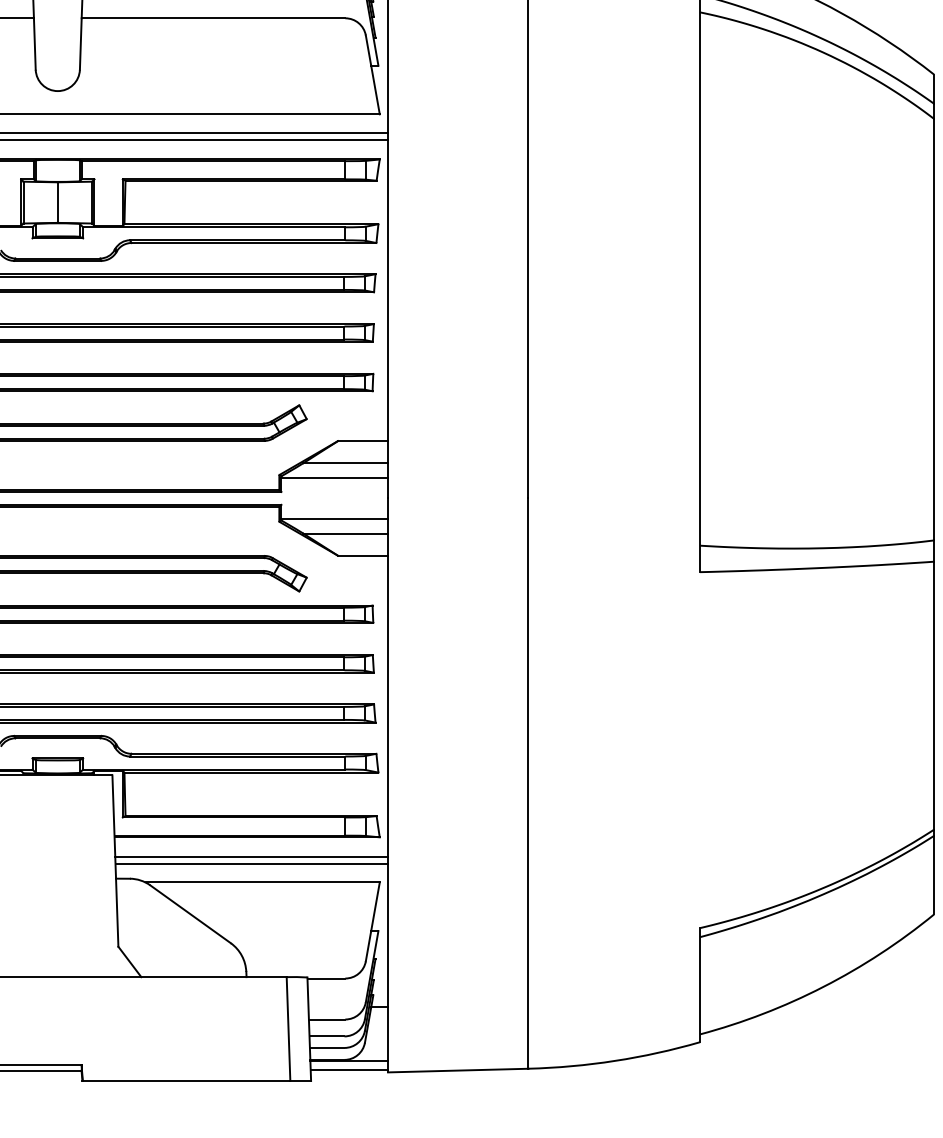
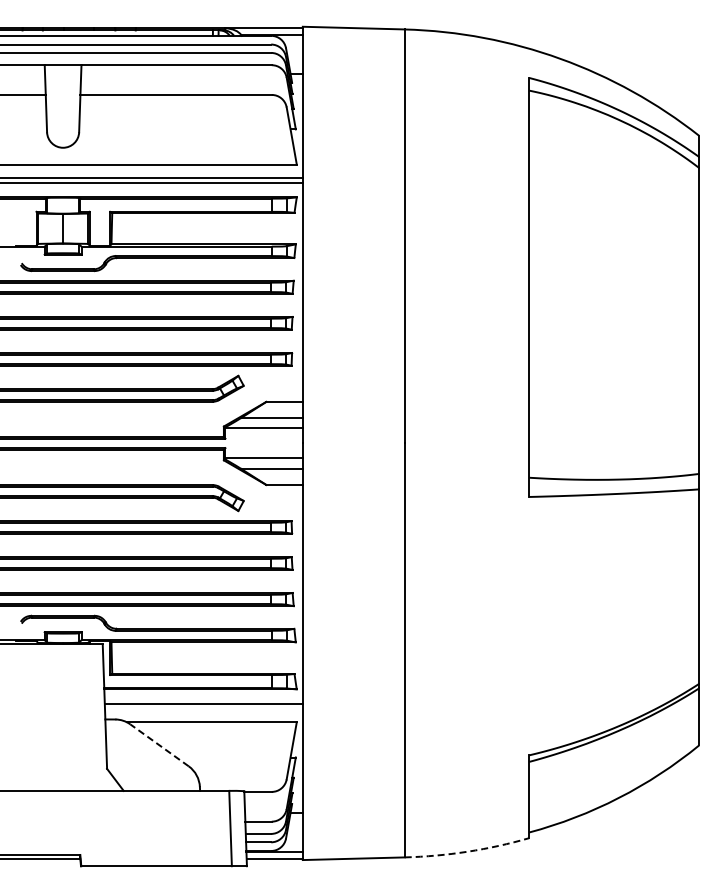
line: (251, 864) -> (203, 709), removed
line: (190, 914) -> (159, 745), solid -> dashed
arc: (614, 1060) -> (467, 851), solid -> dashed

